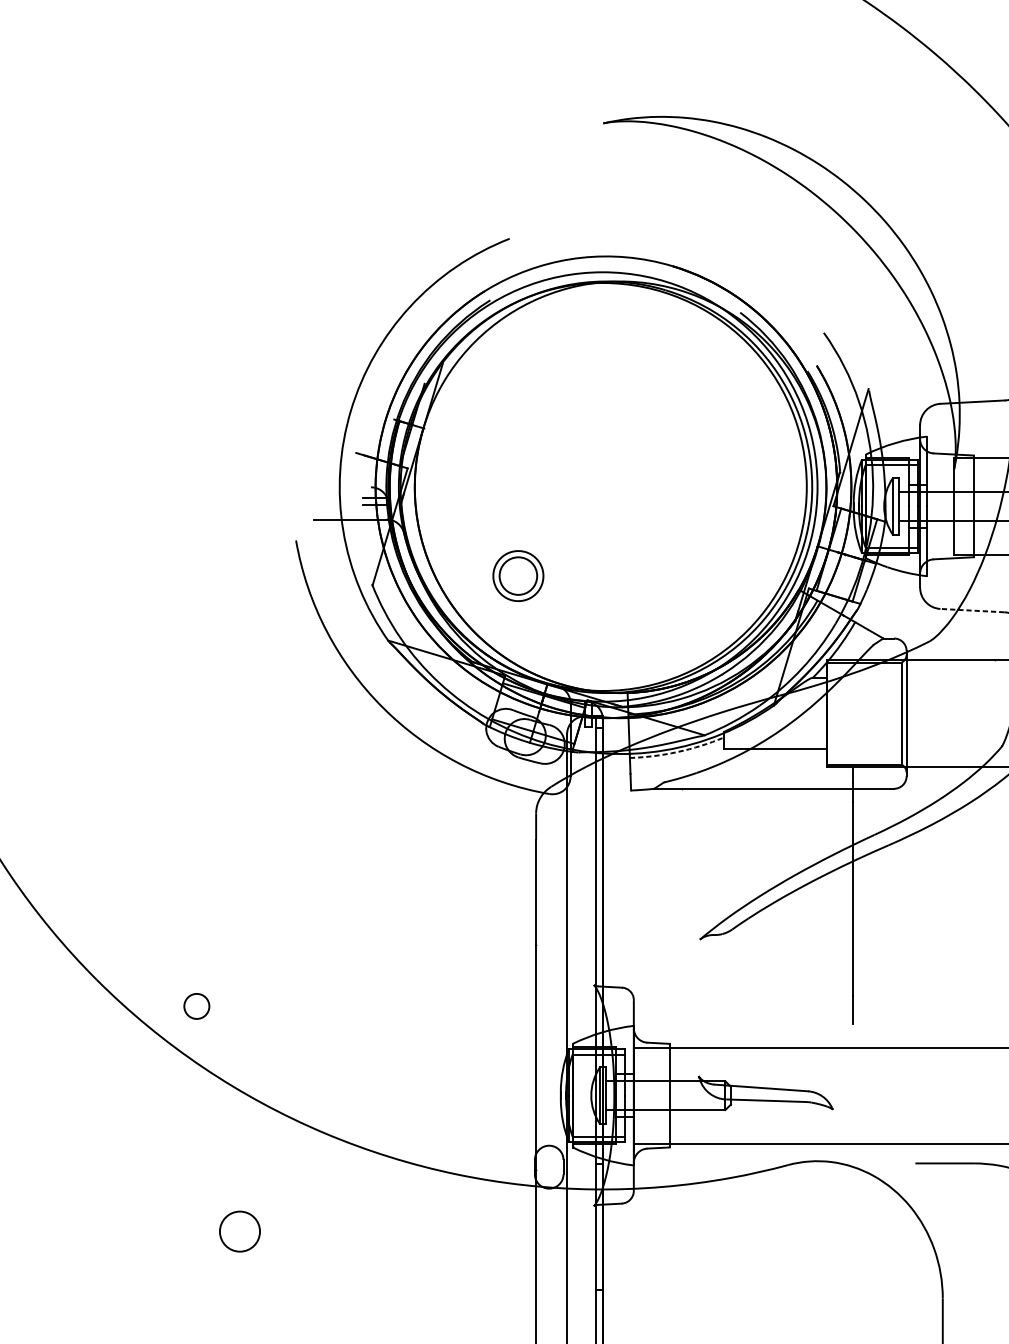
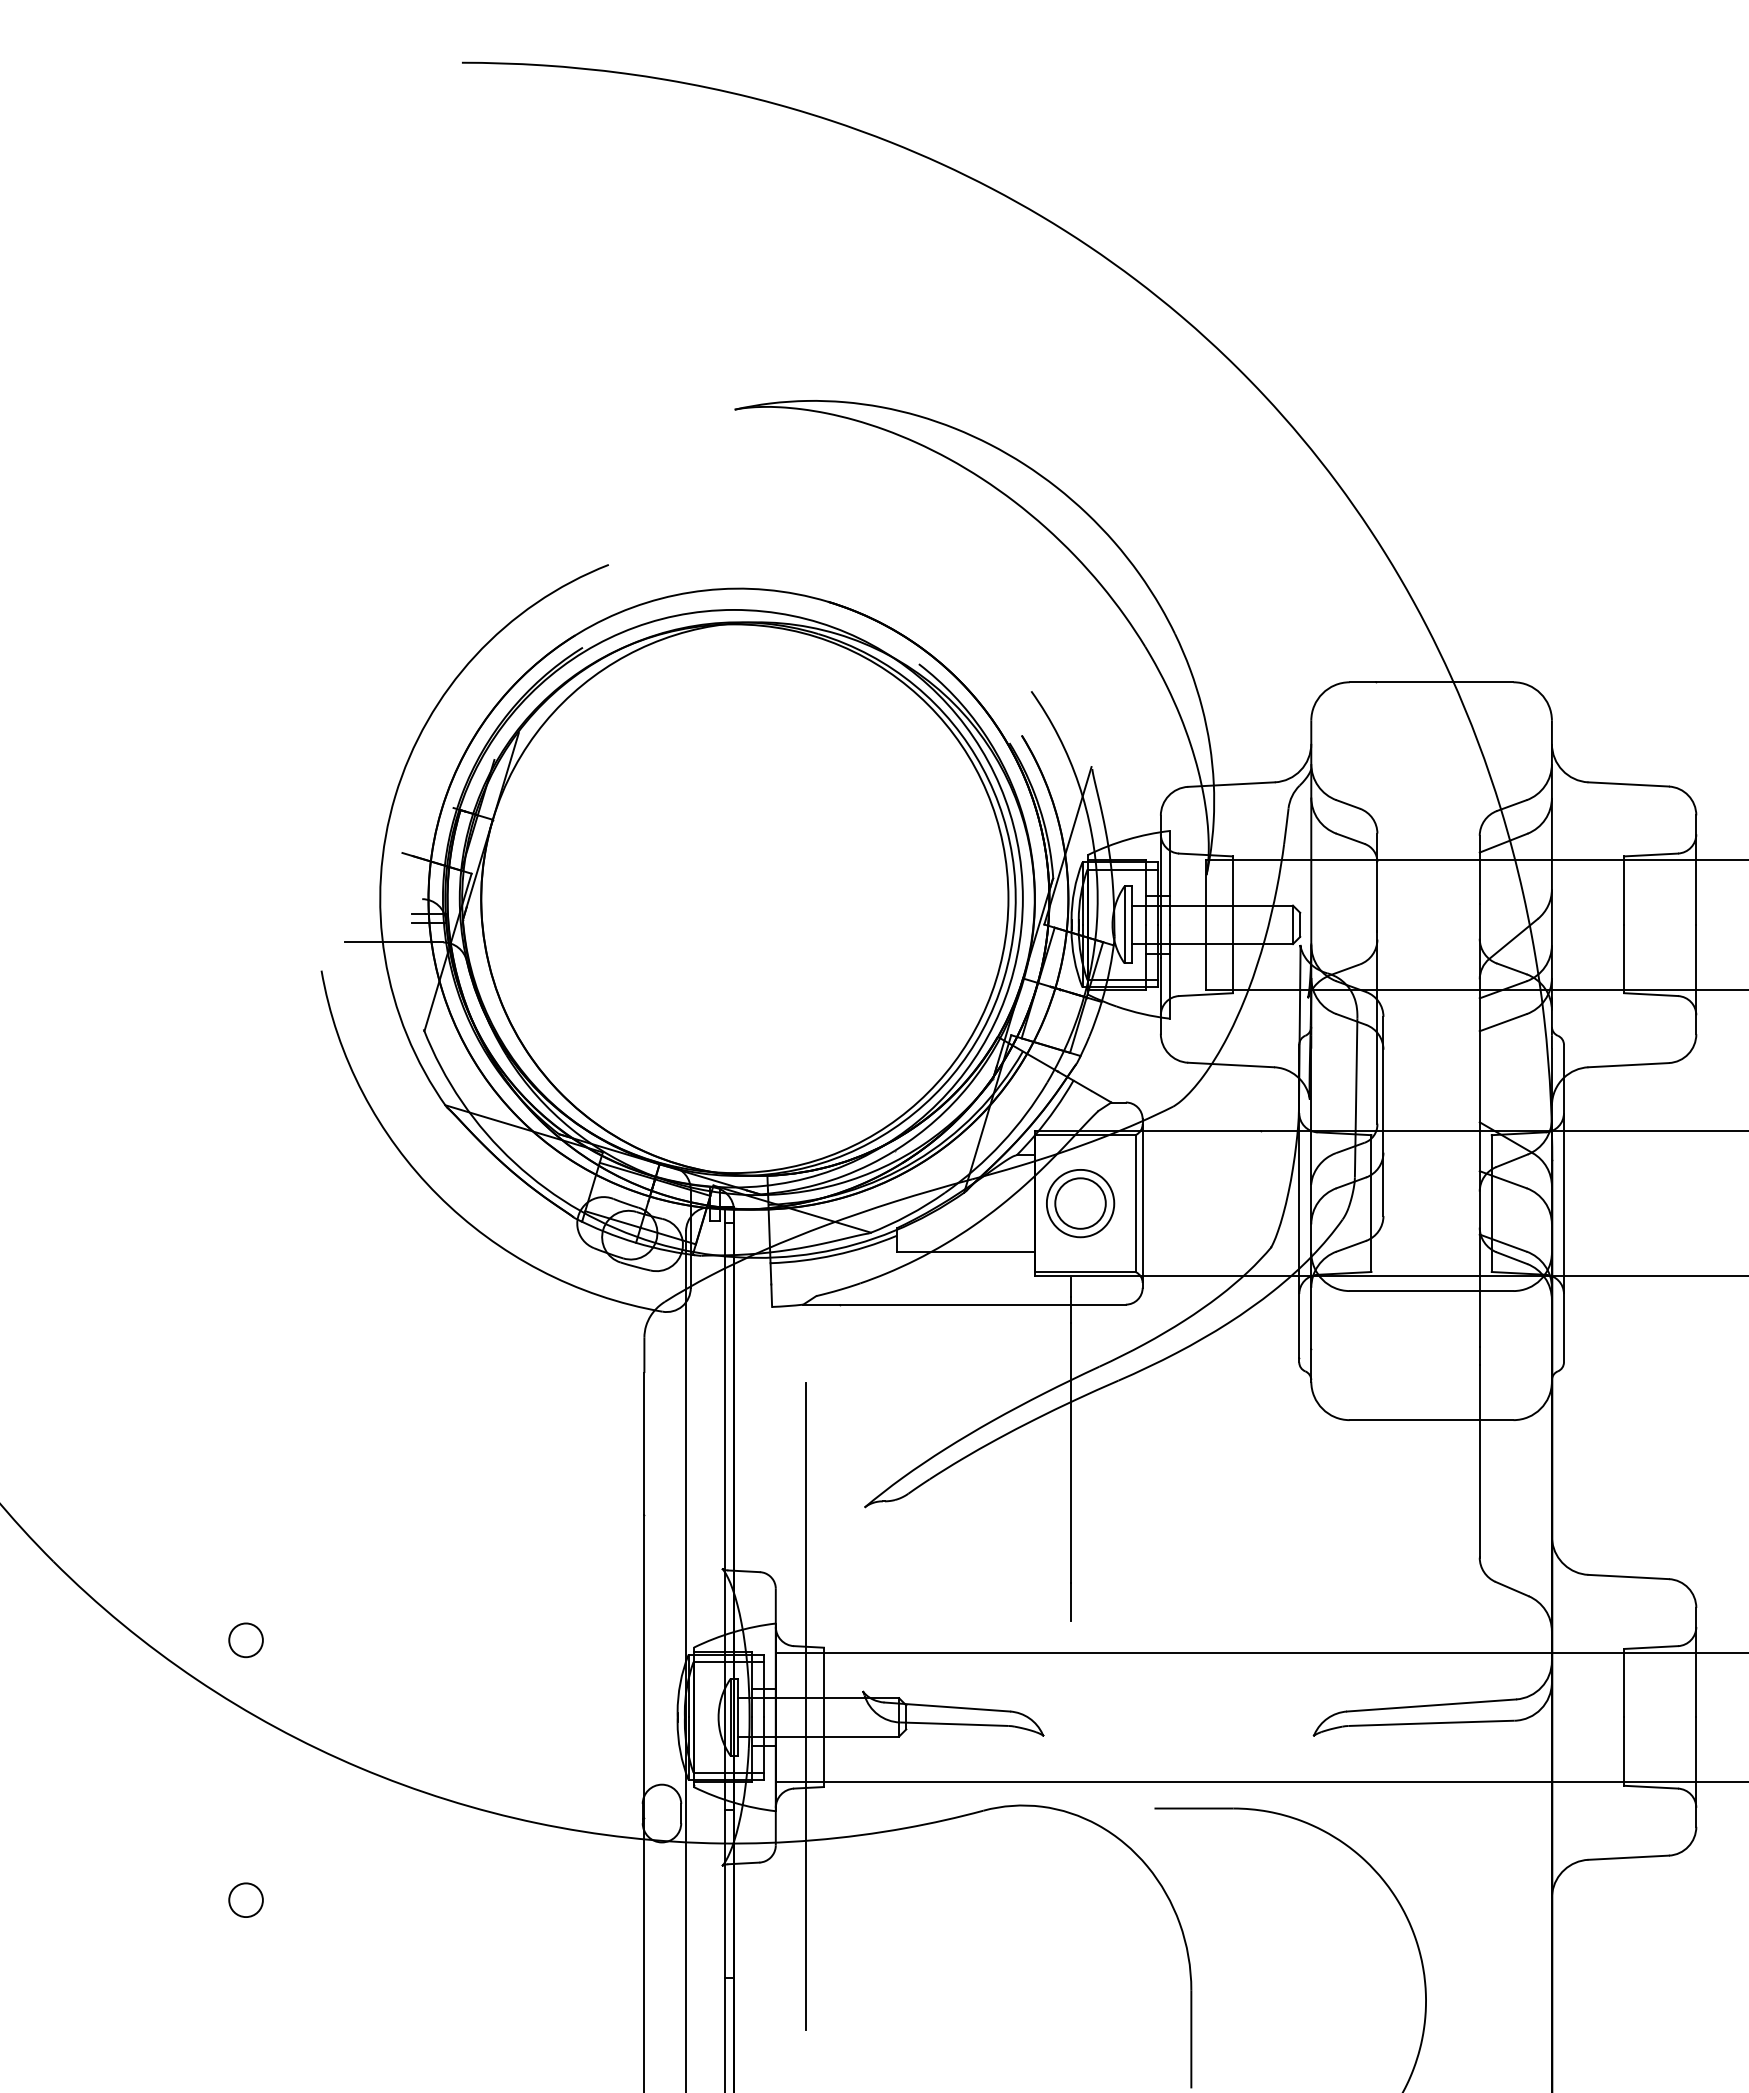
part: (518, 576) -> (1080, 1203), moved
line: (971, 610) -> (1230, 1064), dashed -> solid
arc: (677, 752) -> (834, 1255), dashed -> solid
circle: (196, 1006) -> (245, 1640), moved
line: (655, 1087) -> (805, 1706), added
circle: (239, 1231) -> (245, 1900), size x0.62

